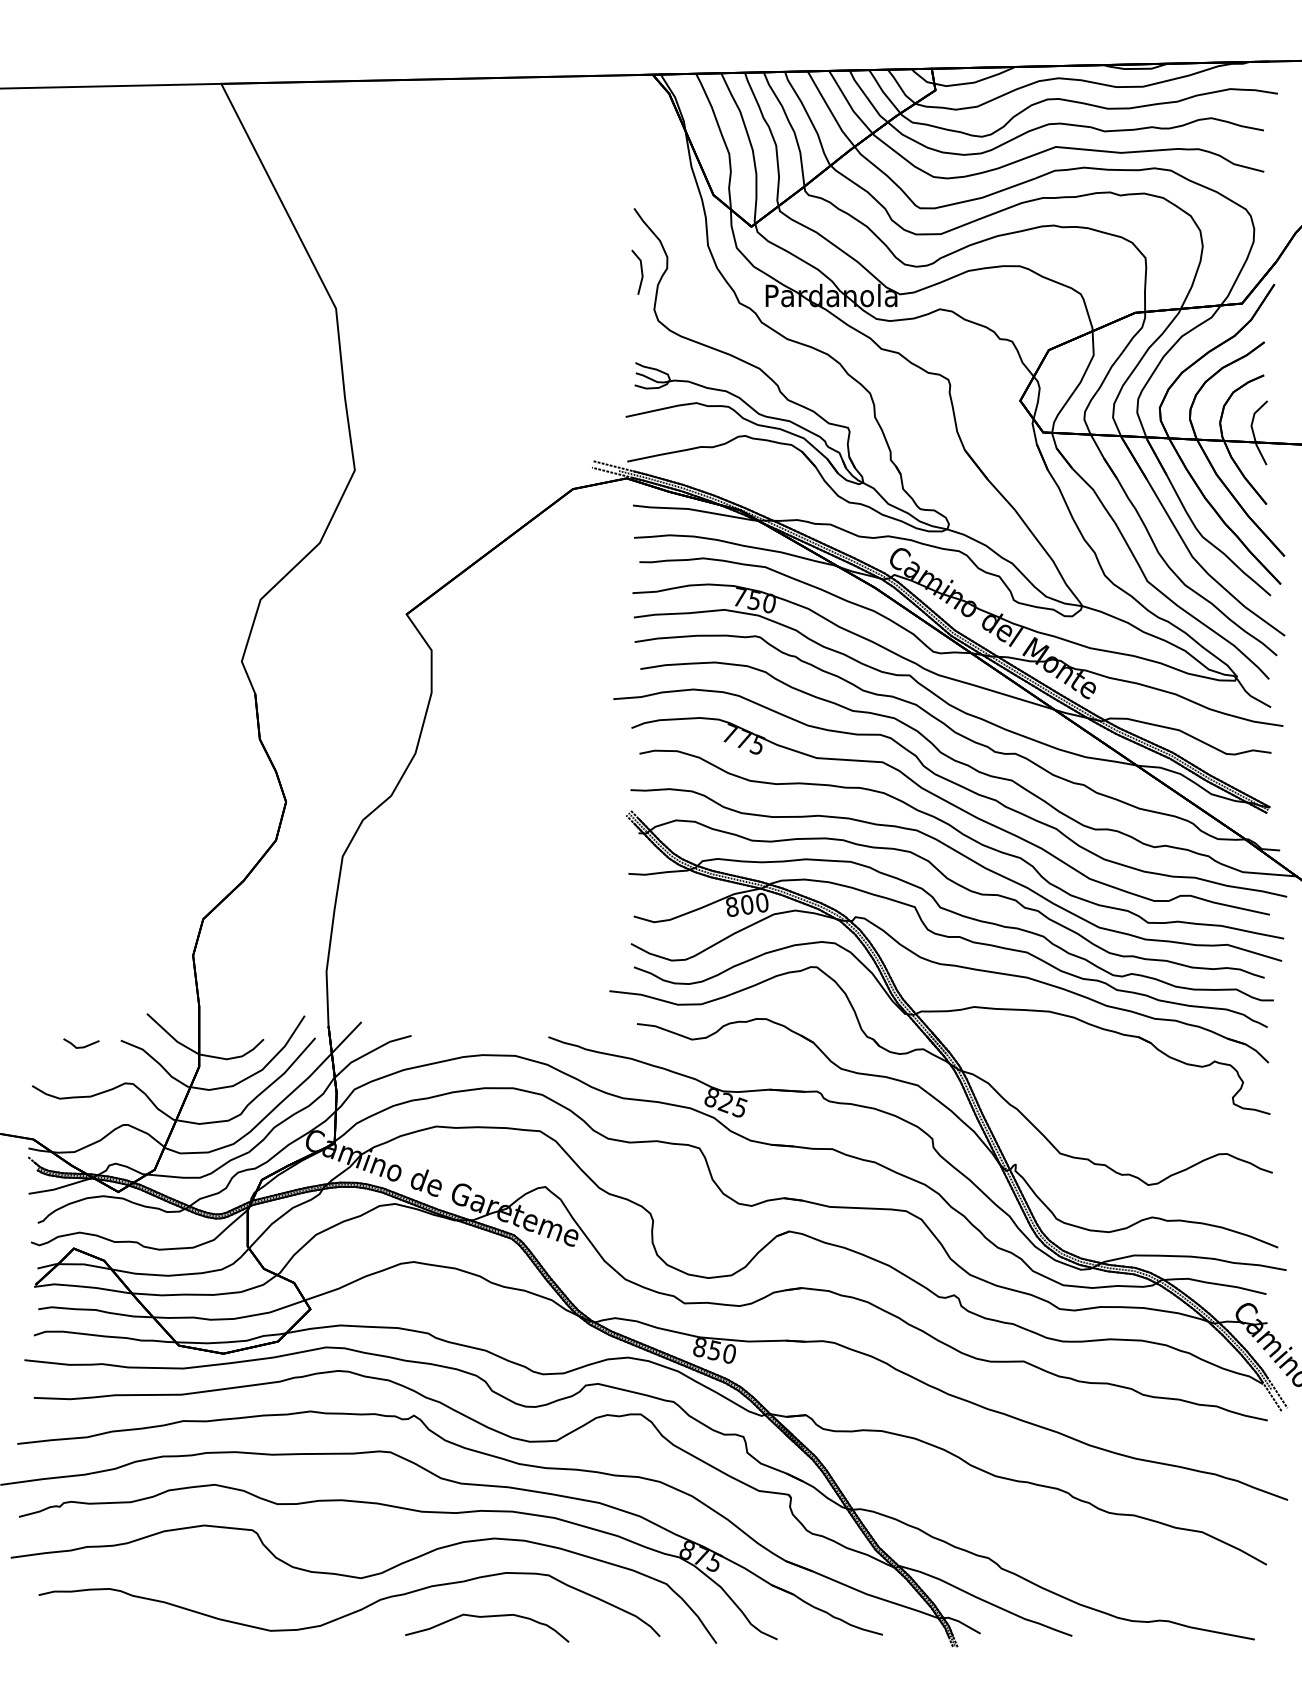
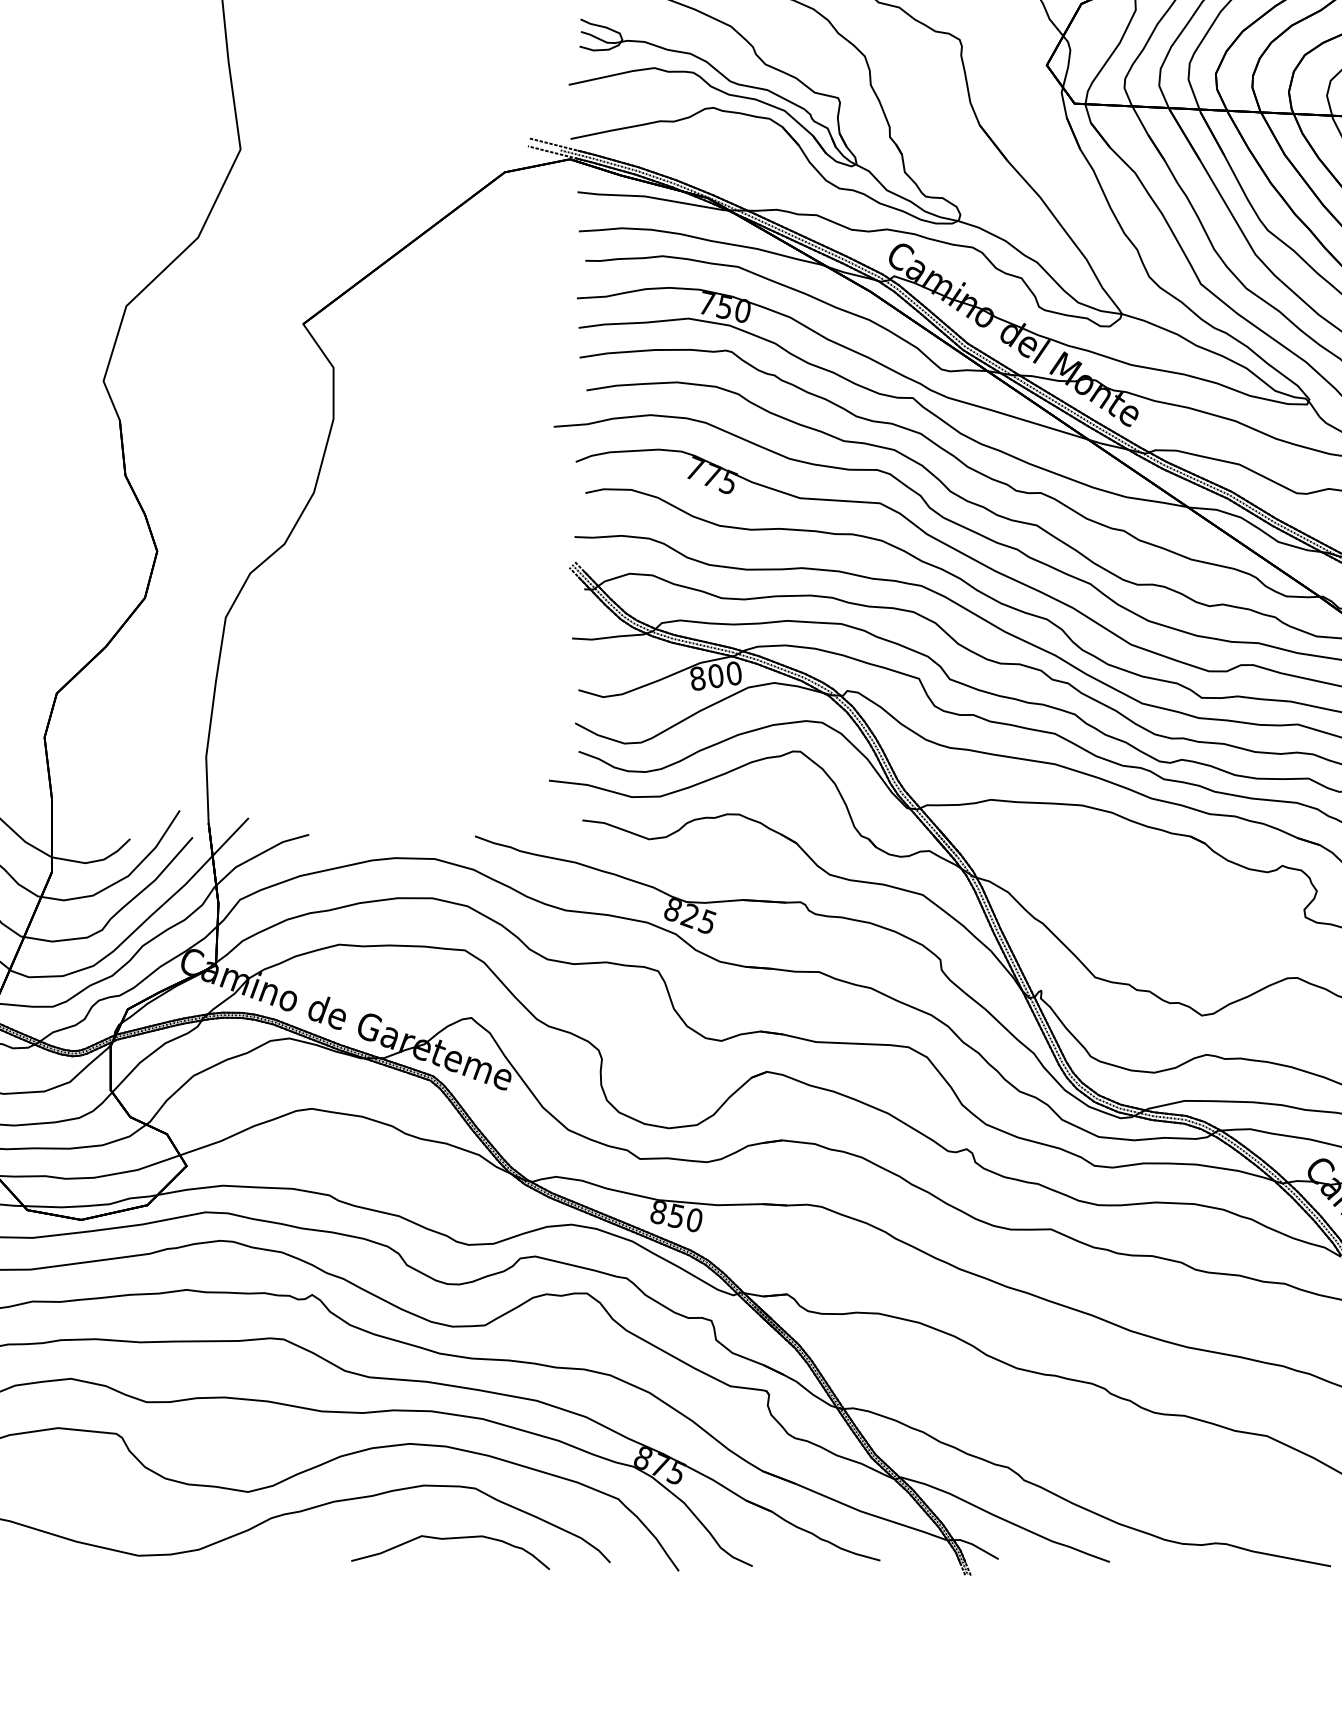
part: (487, 1617) -> (450, 1539), moved

